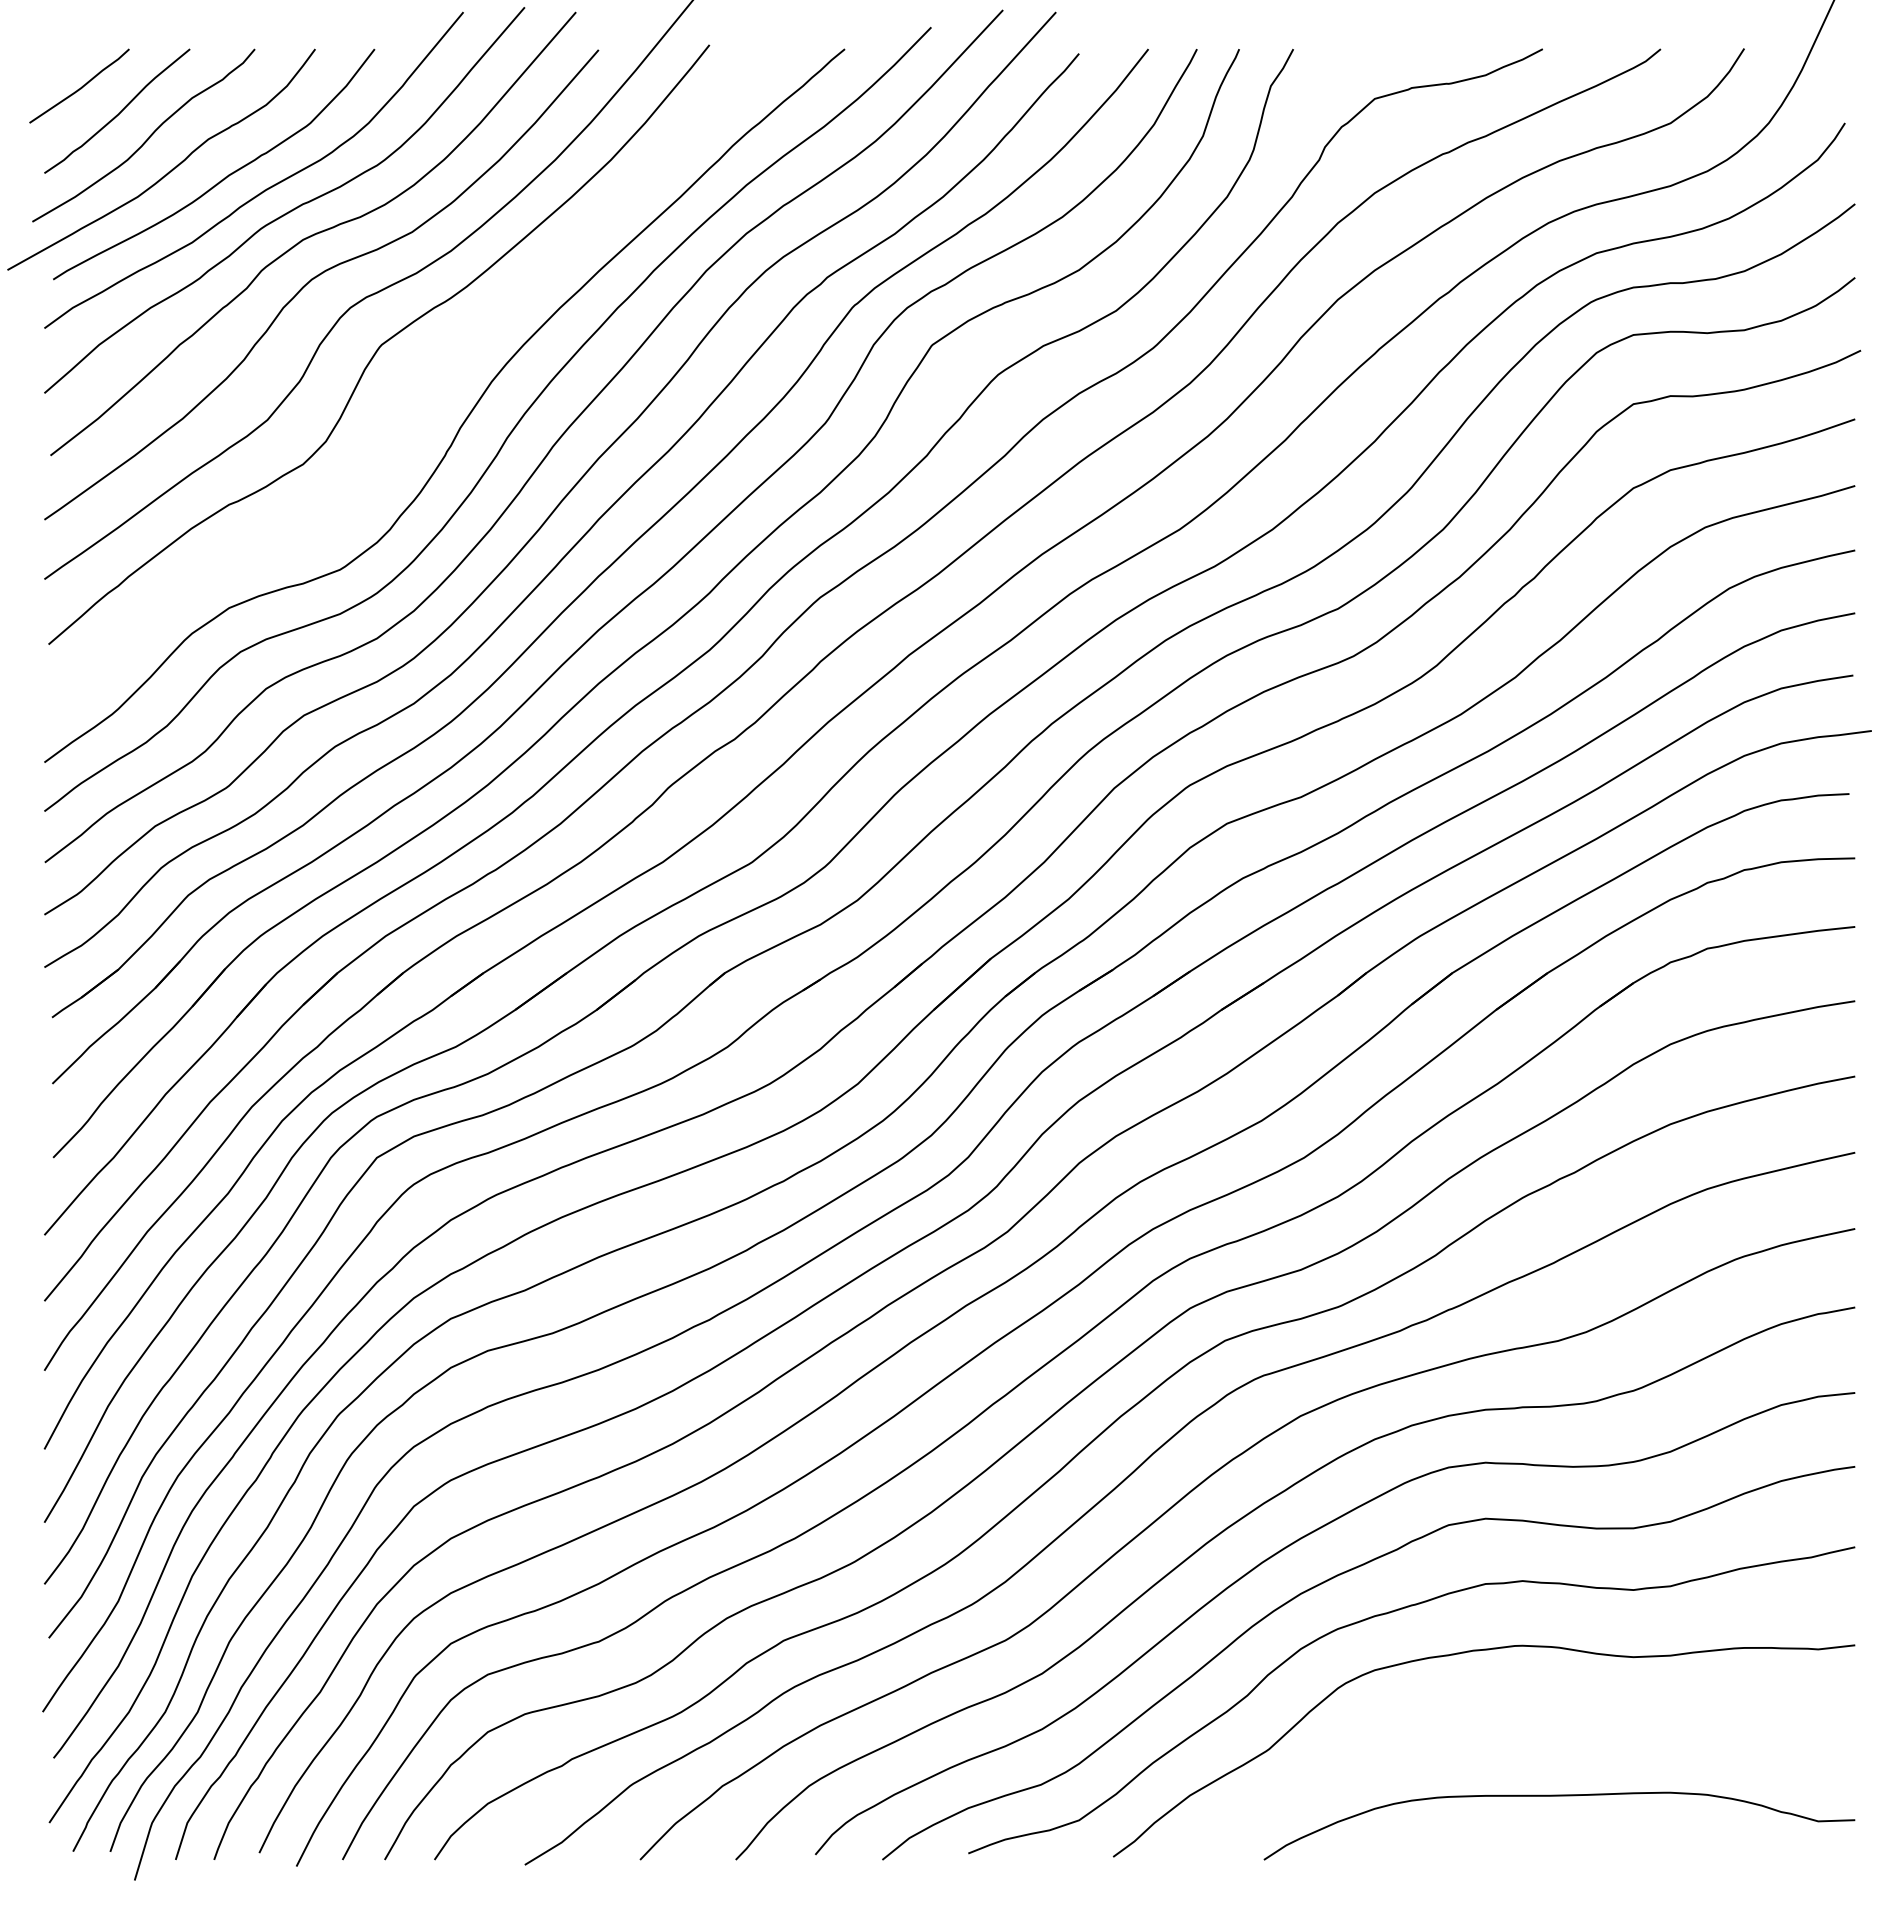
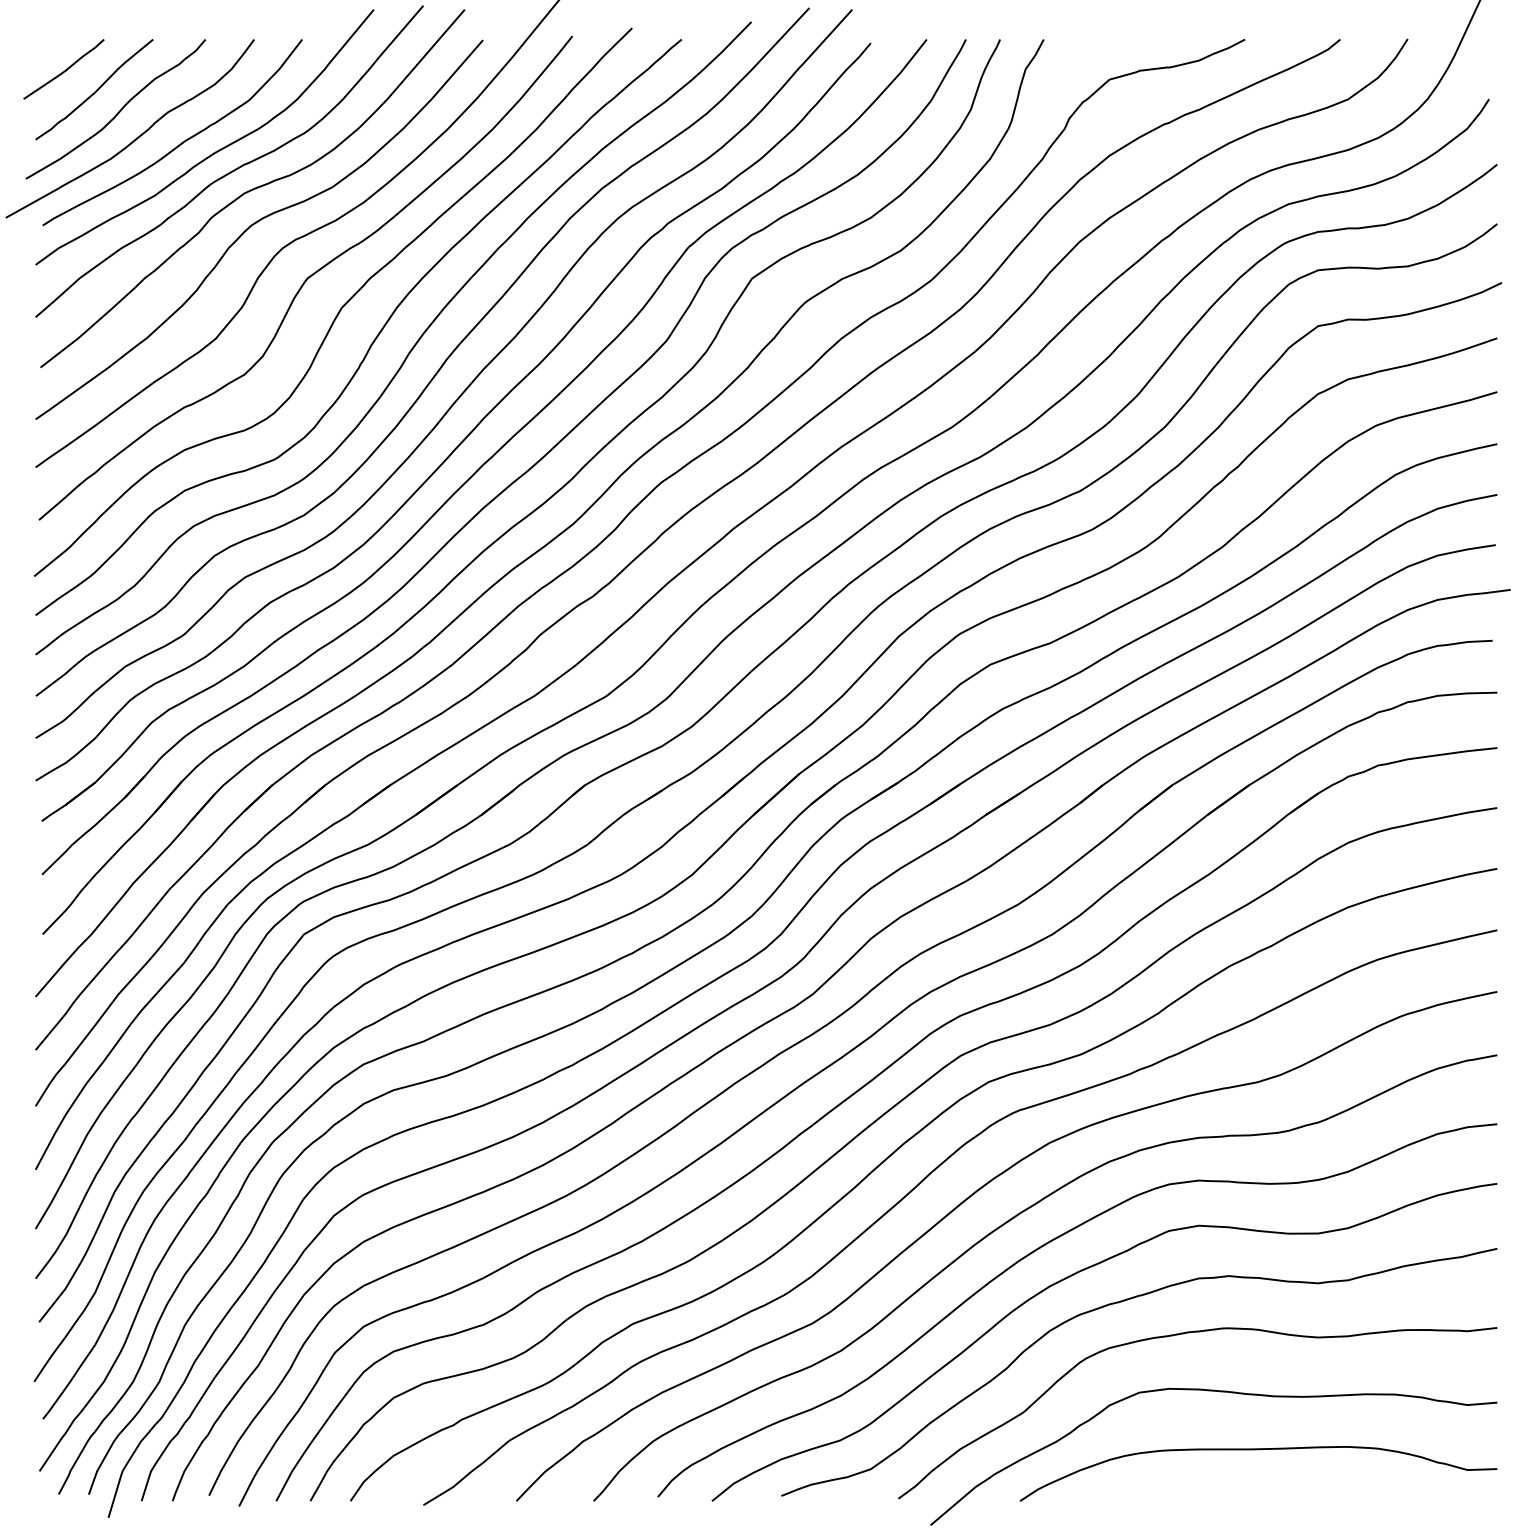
curve: (422, 381) -> (340, 307), added
curve: (1505, 1724) -> (1215, 1391), added

